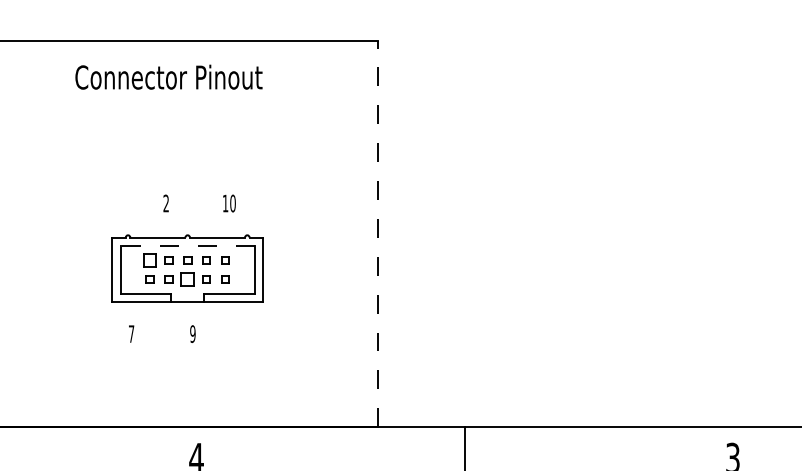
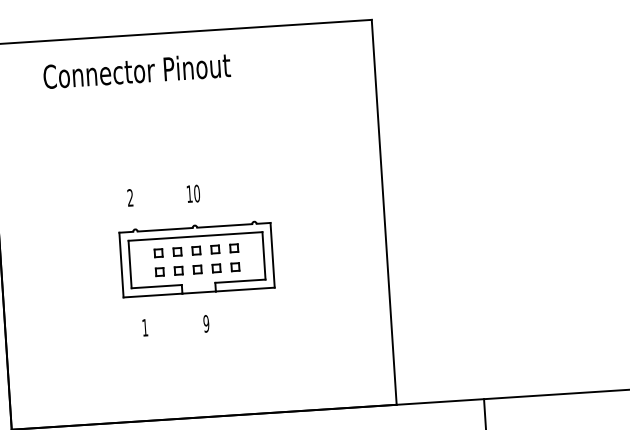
text: (168, 76) -> (136, 70), moved
text: (199, 203) -> (163, 195), moved
line: (377, 234) -> (384, 212), dashed -> solid
line: (187, 246) -> (195, 236), dashed -> solid
part: (149, 260) -> (158, 253), size x0.62
part: (187, 279) -> (197, 269), size x0.62
text: (131, 333) -> (145, 327), 7 -> 1

